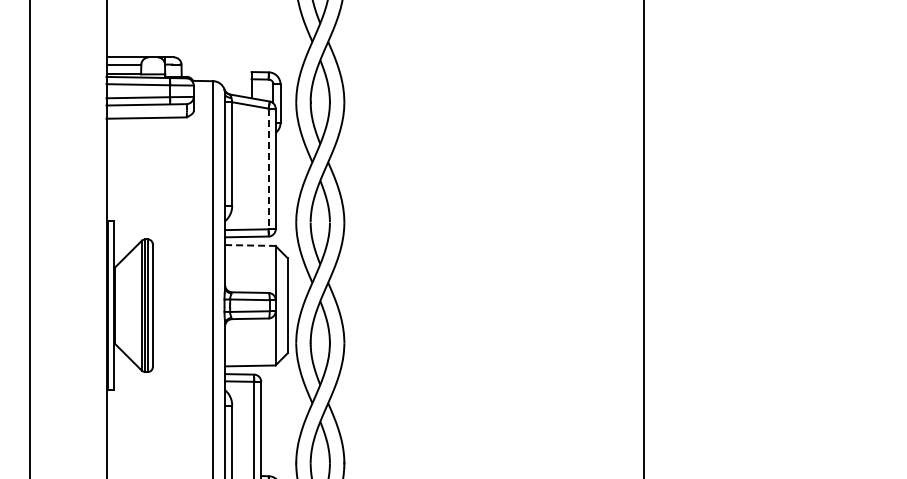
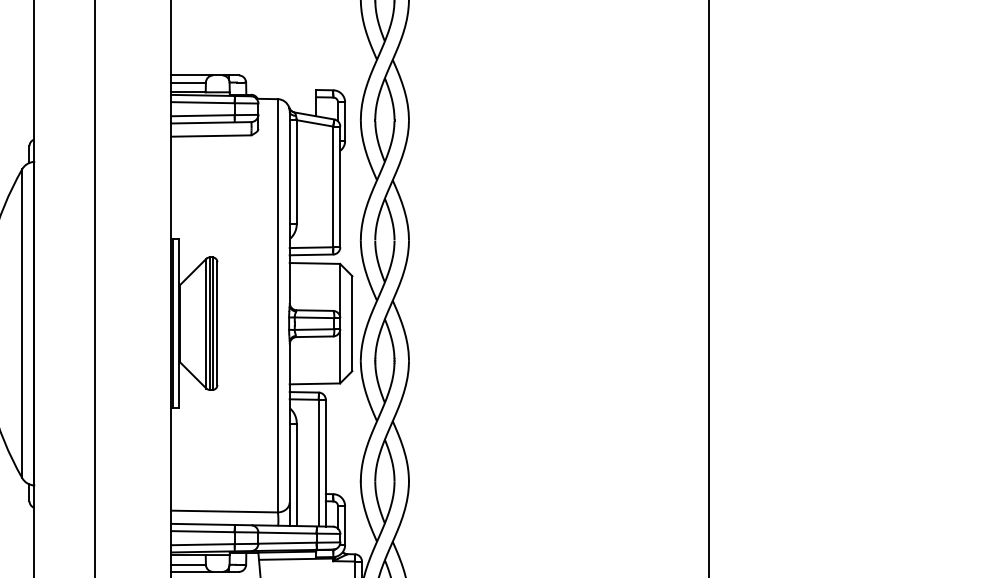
line: (268, 169) -> (333, 187), dashed -> solid
line: (250, 245) -> (315, 263), dashed -> solid

